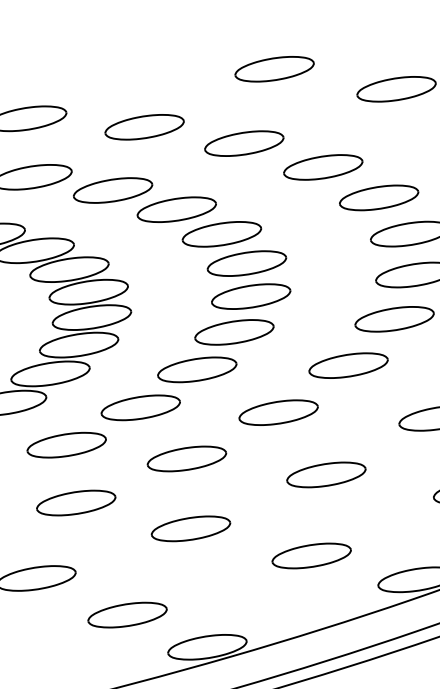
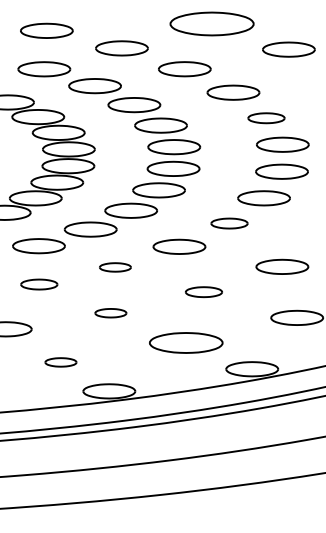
part: (273, 69) -> (211, 24), size x1.6
part: (379, 198) -> (266, 118), size x0.7
part: (348, 365) -> (229, 223), size x0.7
part: (187, 459) -> (115, 267), size x0.6
part: (325, 475) -> (203, 292), size x0.7
part: (76, 502) -> (39, 284), size x0.7
part: (190, 529) -> (110, 313), size x0.6
part: (310, 555) -> (185, 342), size x1.4
part: (126, 615) -> (60, 362), size x0.6

